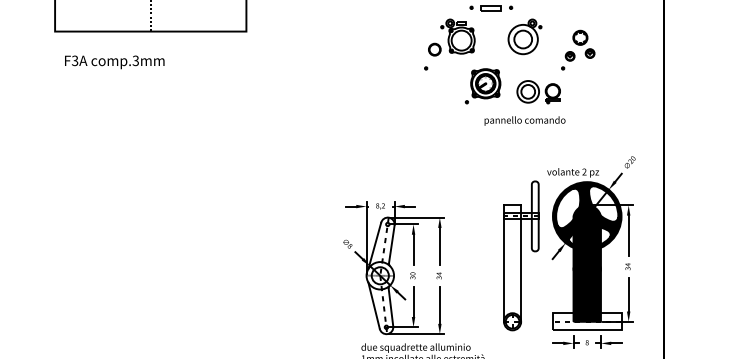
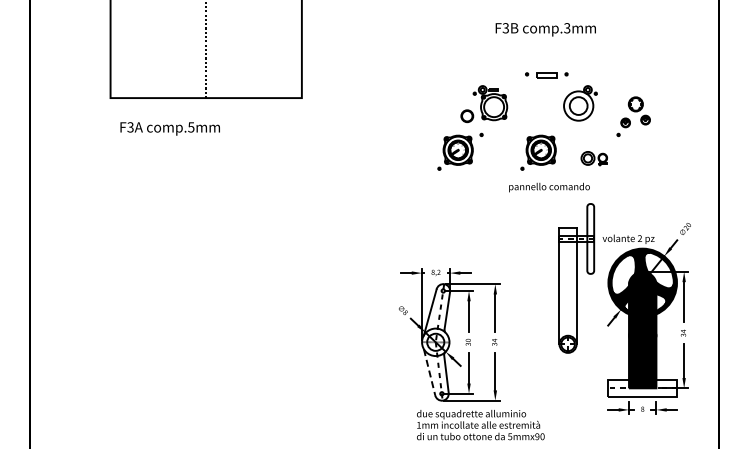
part: (452, 37) -> (484, 104), moved
text: (136, 59) -> (191, 126), comp.3mm -> comp.5mm
part: (400, 85) -> (455, 152), added
part: (539, 91) -> (594, 158), size x0.6
text: (525, 120) -> (549, 187), moved
part: (521, 255) -> (576, 278), moved
line: (374, 305) -> (429, 372), solid -> dashed

